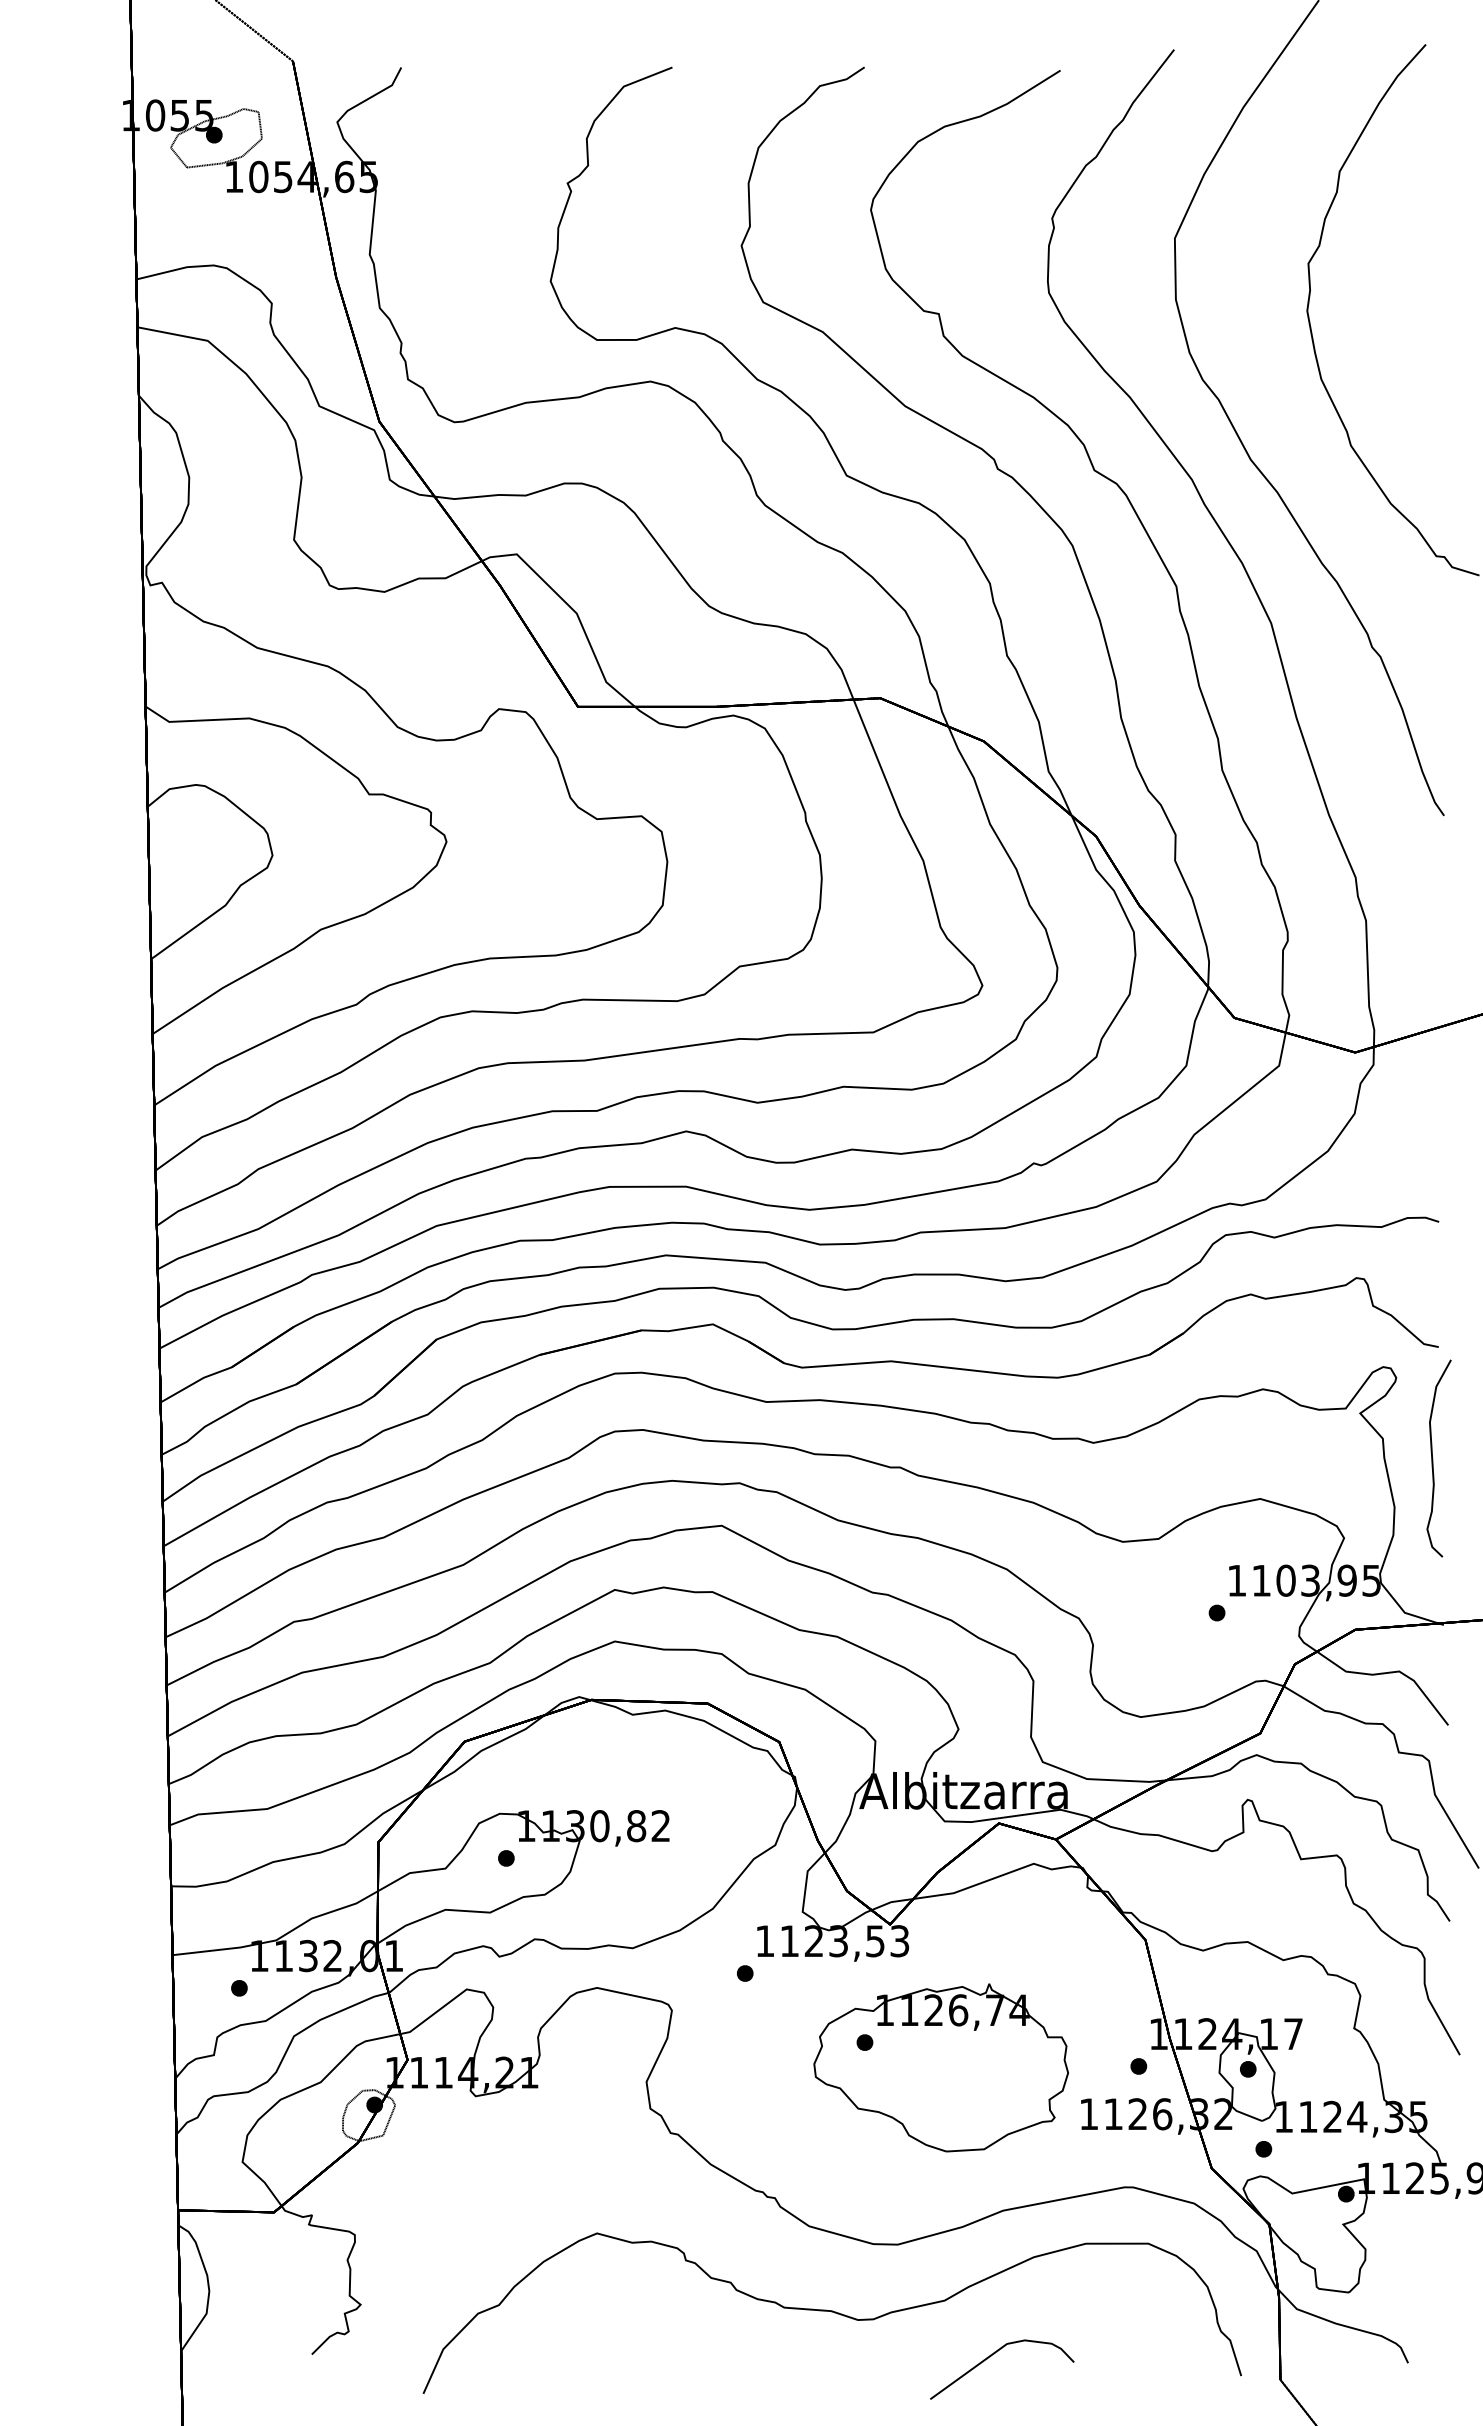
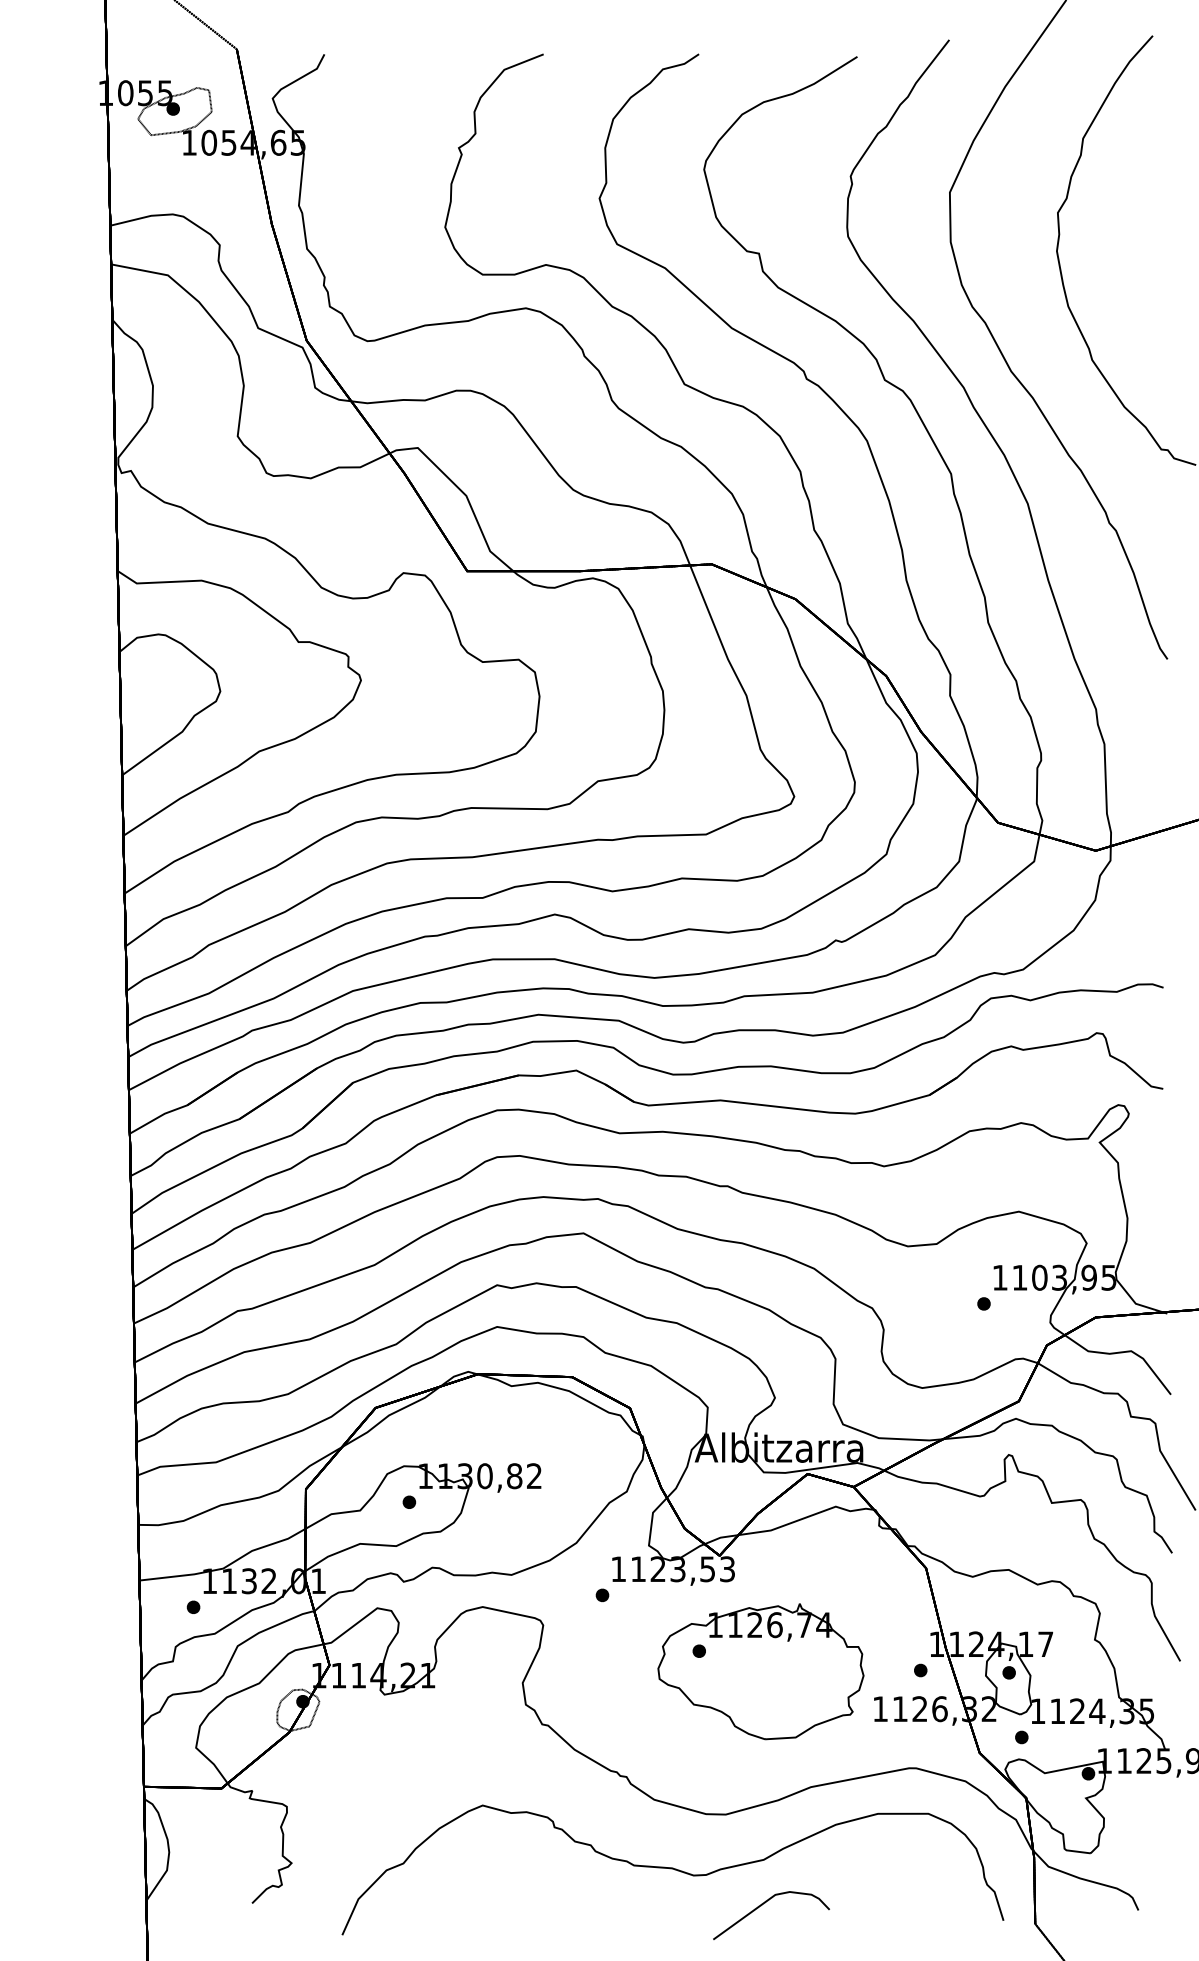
curve: (1433, 1458) -> (1158, 1178), removed
curve: (990, 2357) -> (762, 1905), moved

